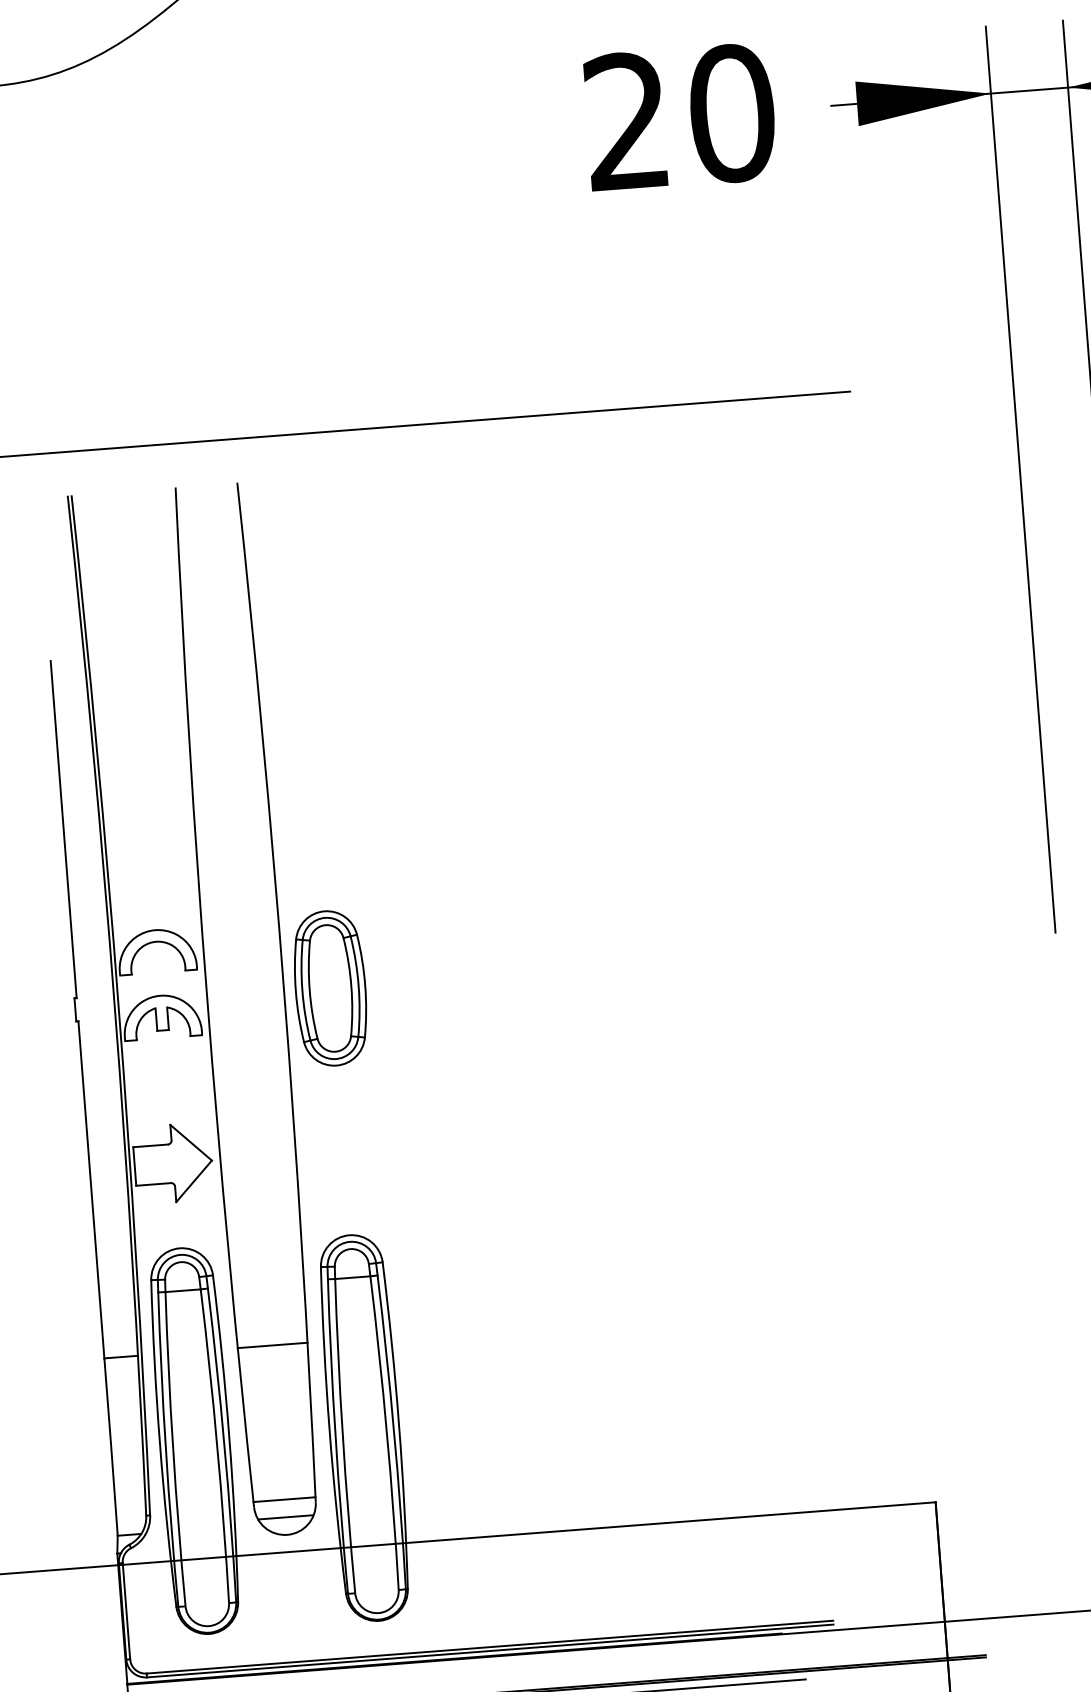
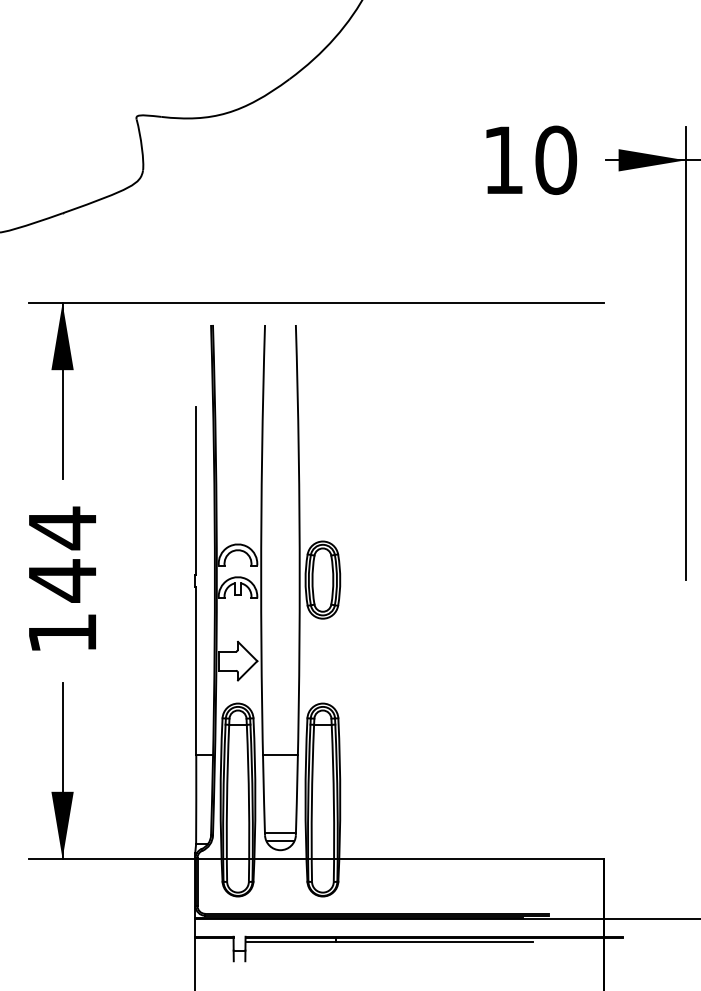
text: (624, 120) -> (502, 159), 20 -> 10

